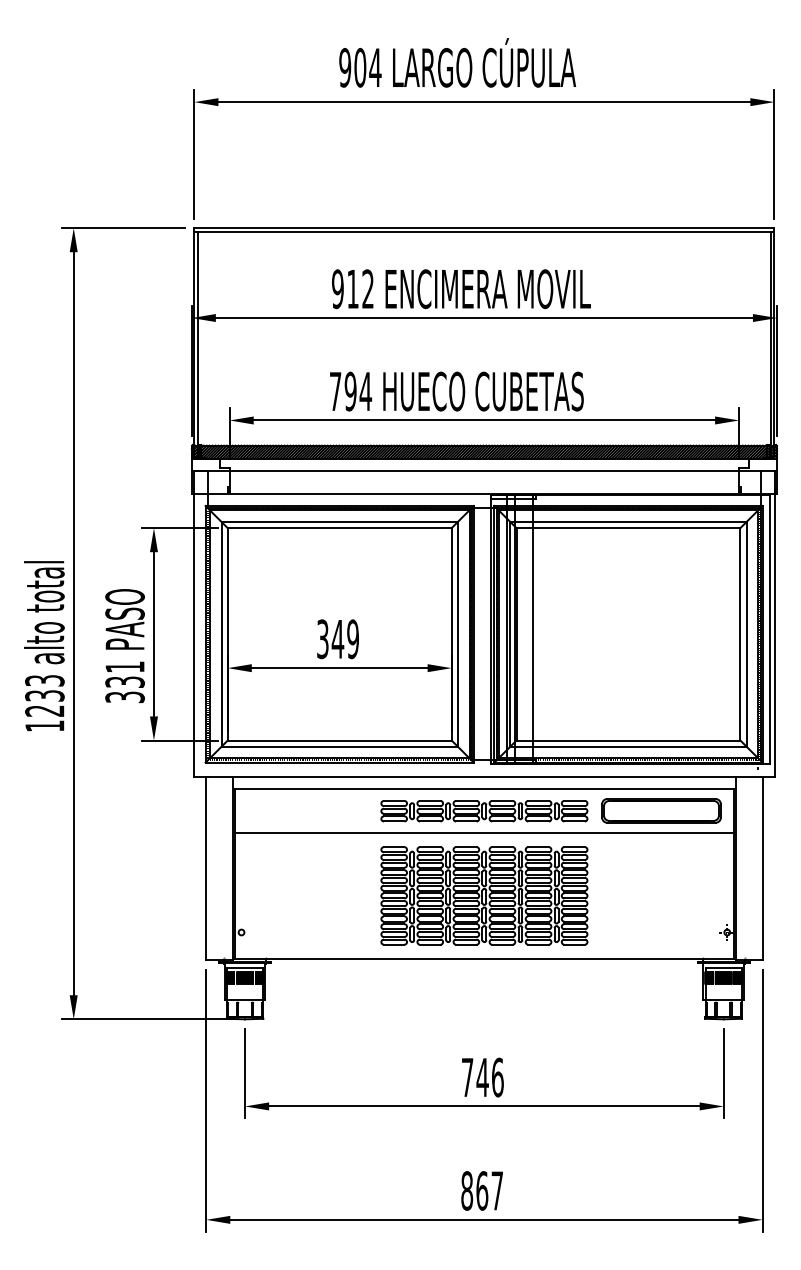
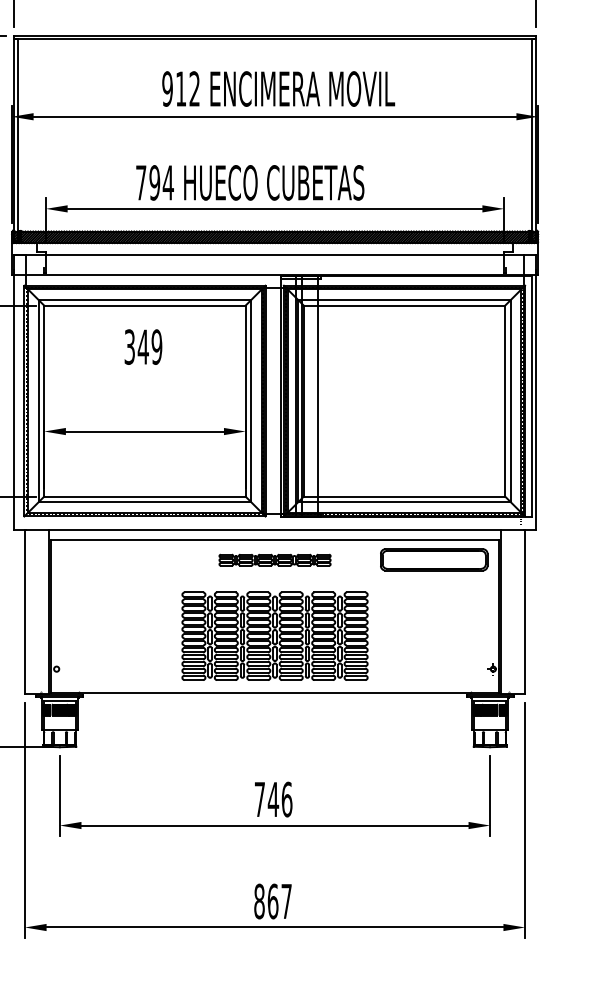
text: (461, 289) -> (278, 89), moved
text: (337, 639) -> (142, 347), moved
part: (484, 811) -> (275, 560), size x0.6
line: (484, 833) -> (275, 580), removed

